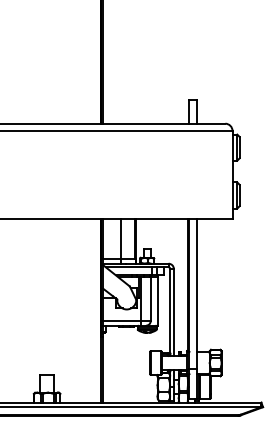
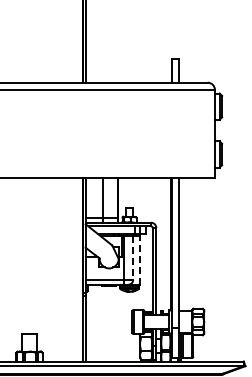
line: (150, 299) -> (132, 258), solid -> dashed
line: (157, 301) -> (139, 260), solid -> dashed

